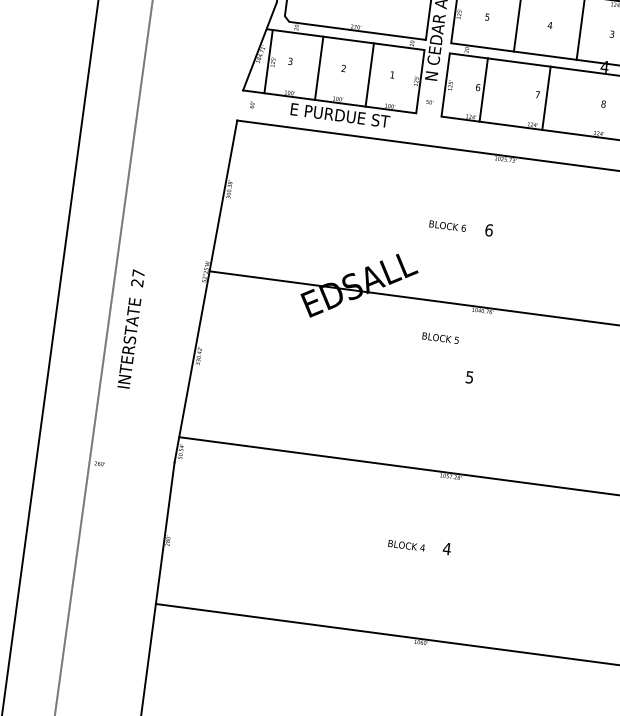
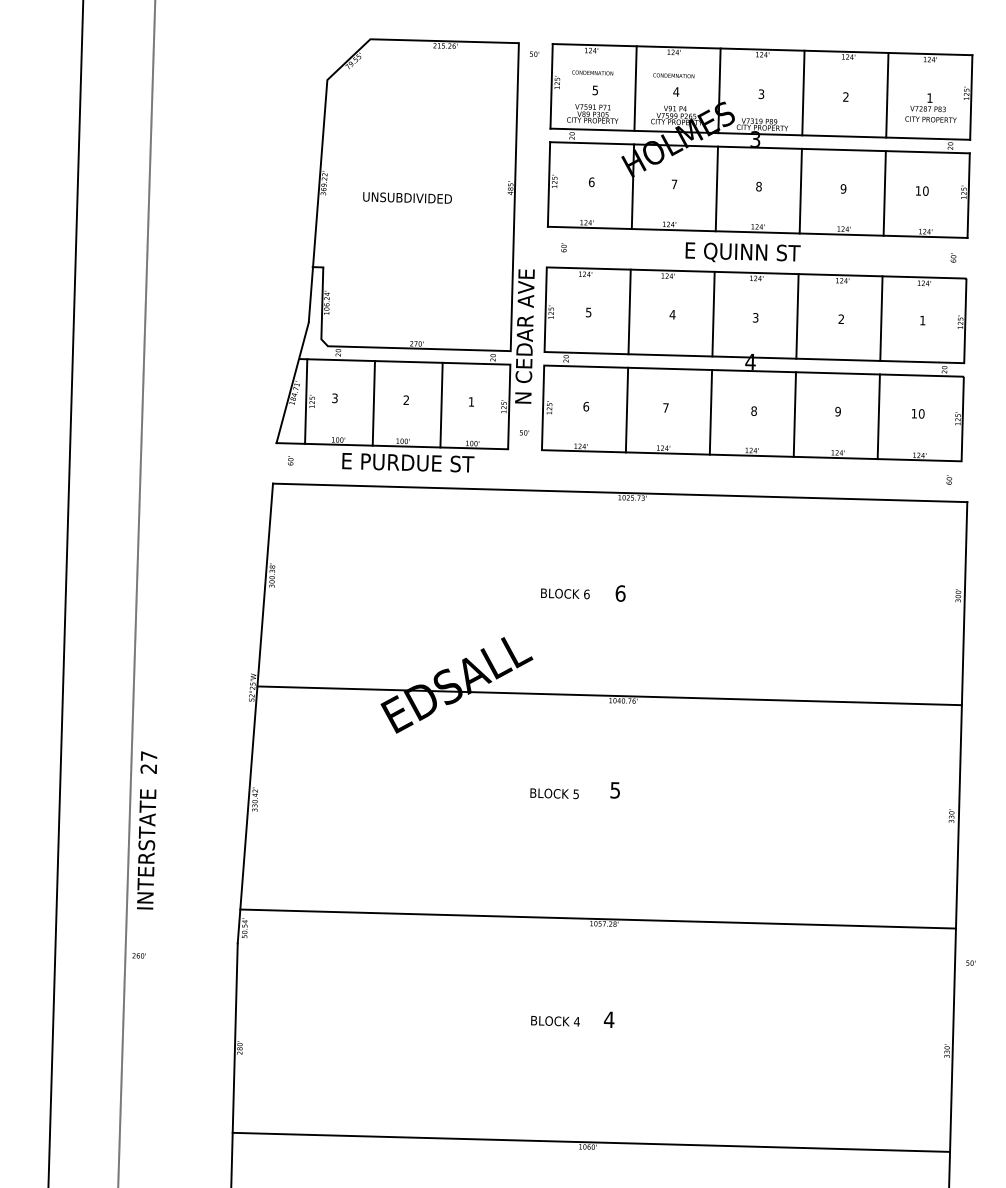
line: (483, 89) -> (626, 409), moved
line: (546, 98) -> (710, 412), moved
text: (131, 329) -> (147, 830), moved
text: (440, 338) -> (554, 793), moved

